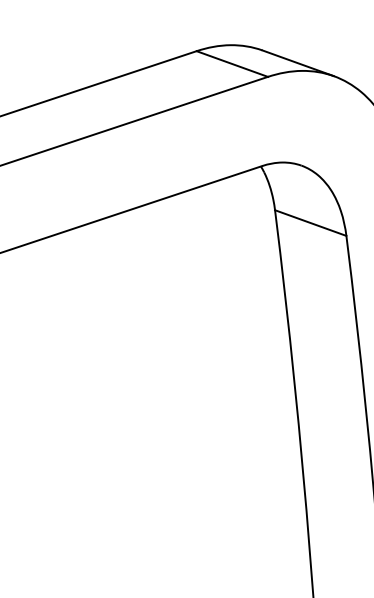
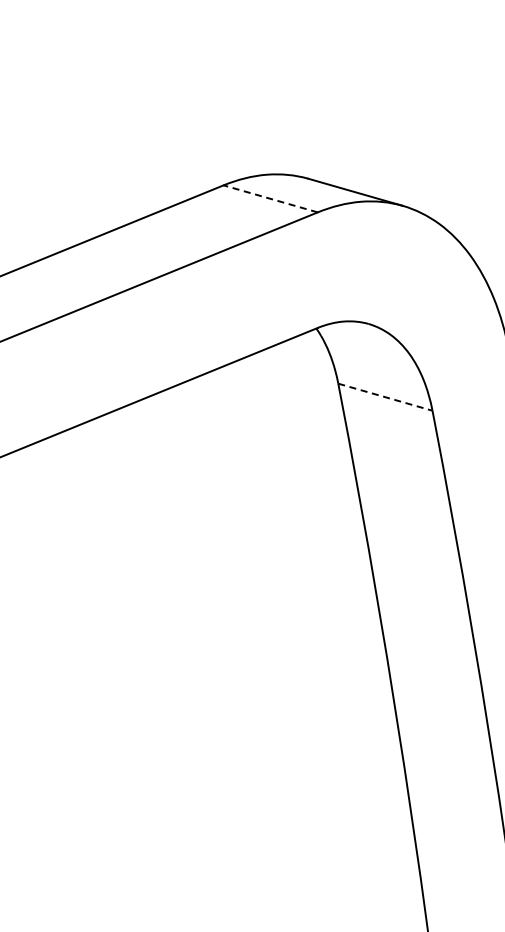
line: (232, 63) -> (270, 198), solid -> dashed
line: (310, 223) -> (385, 397), solid -> dashed

